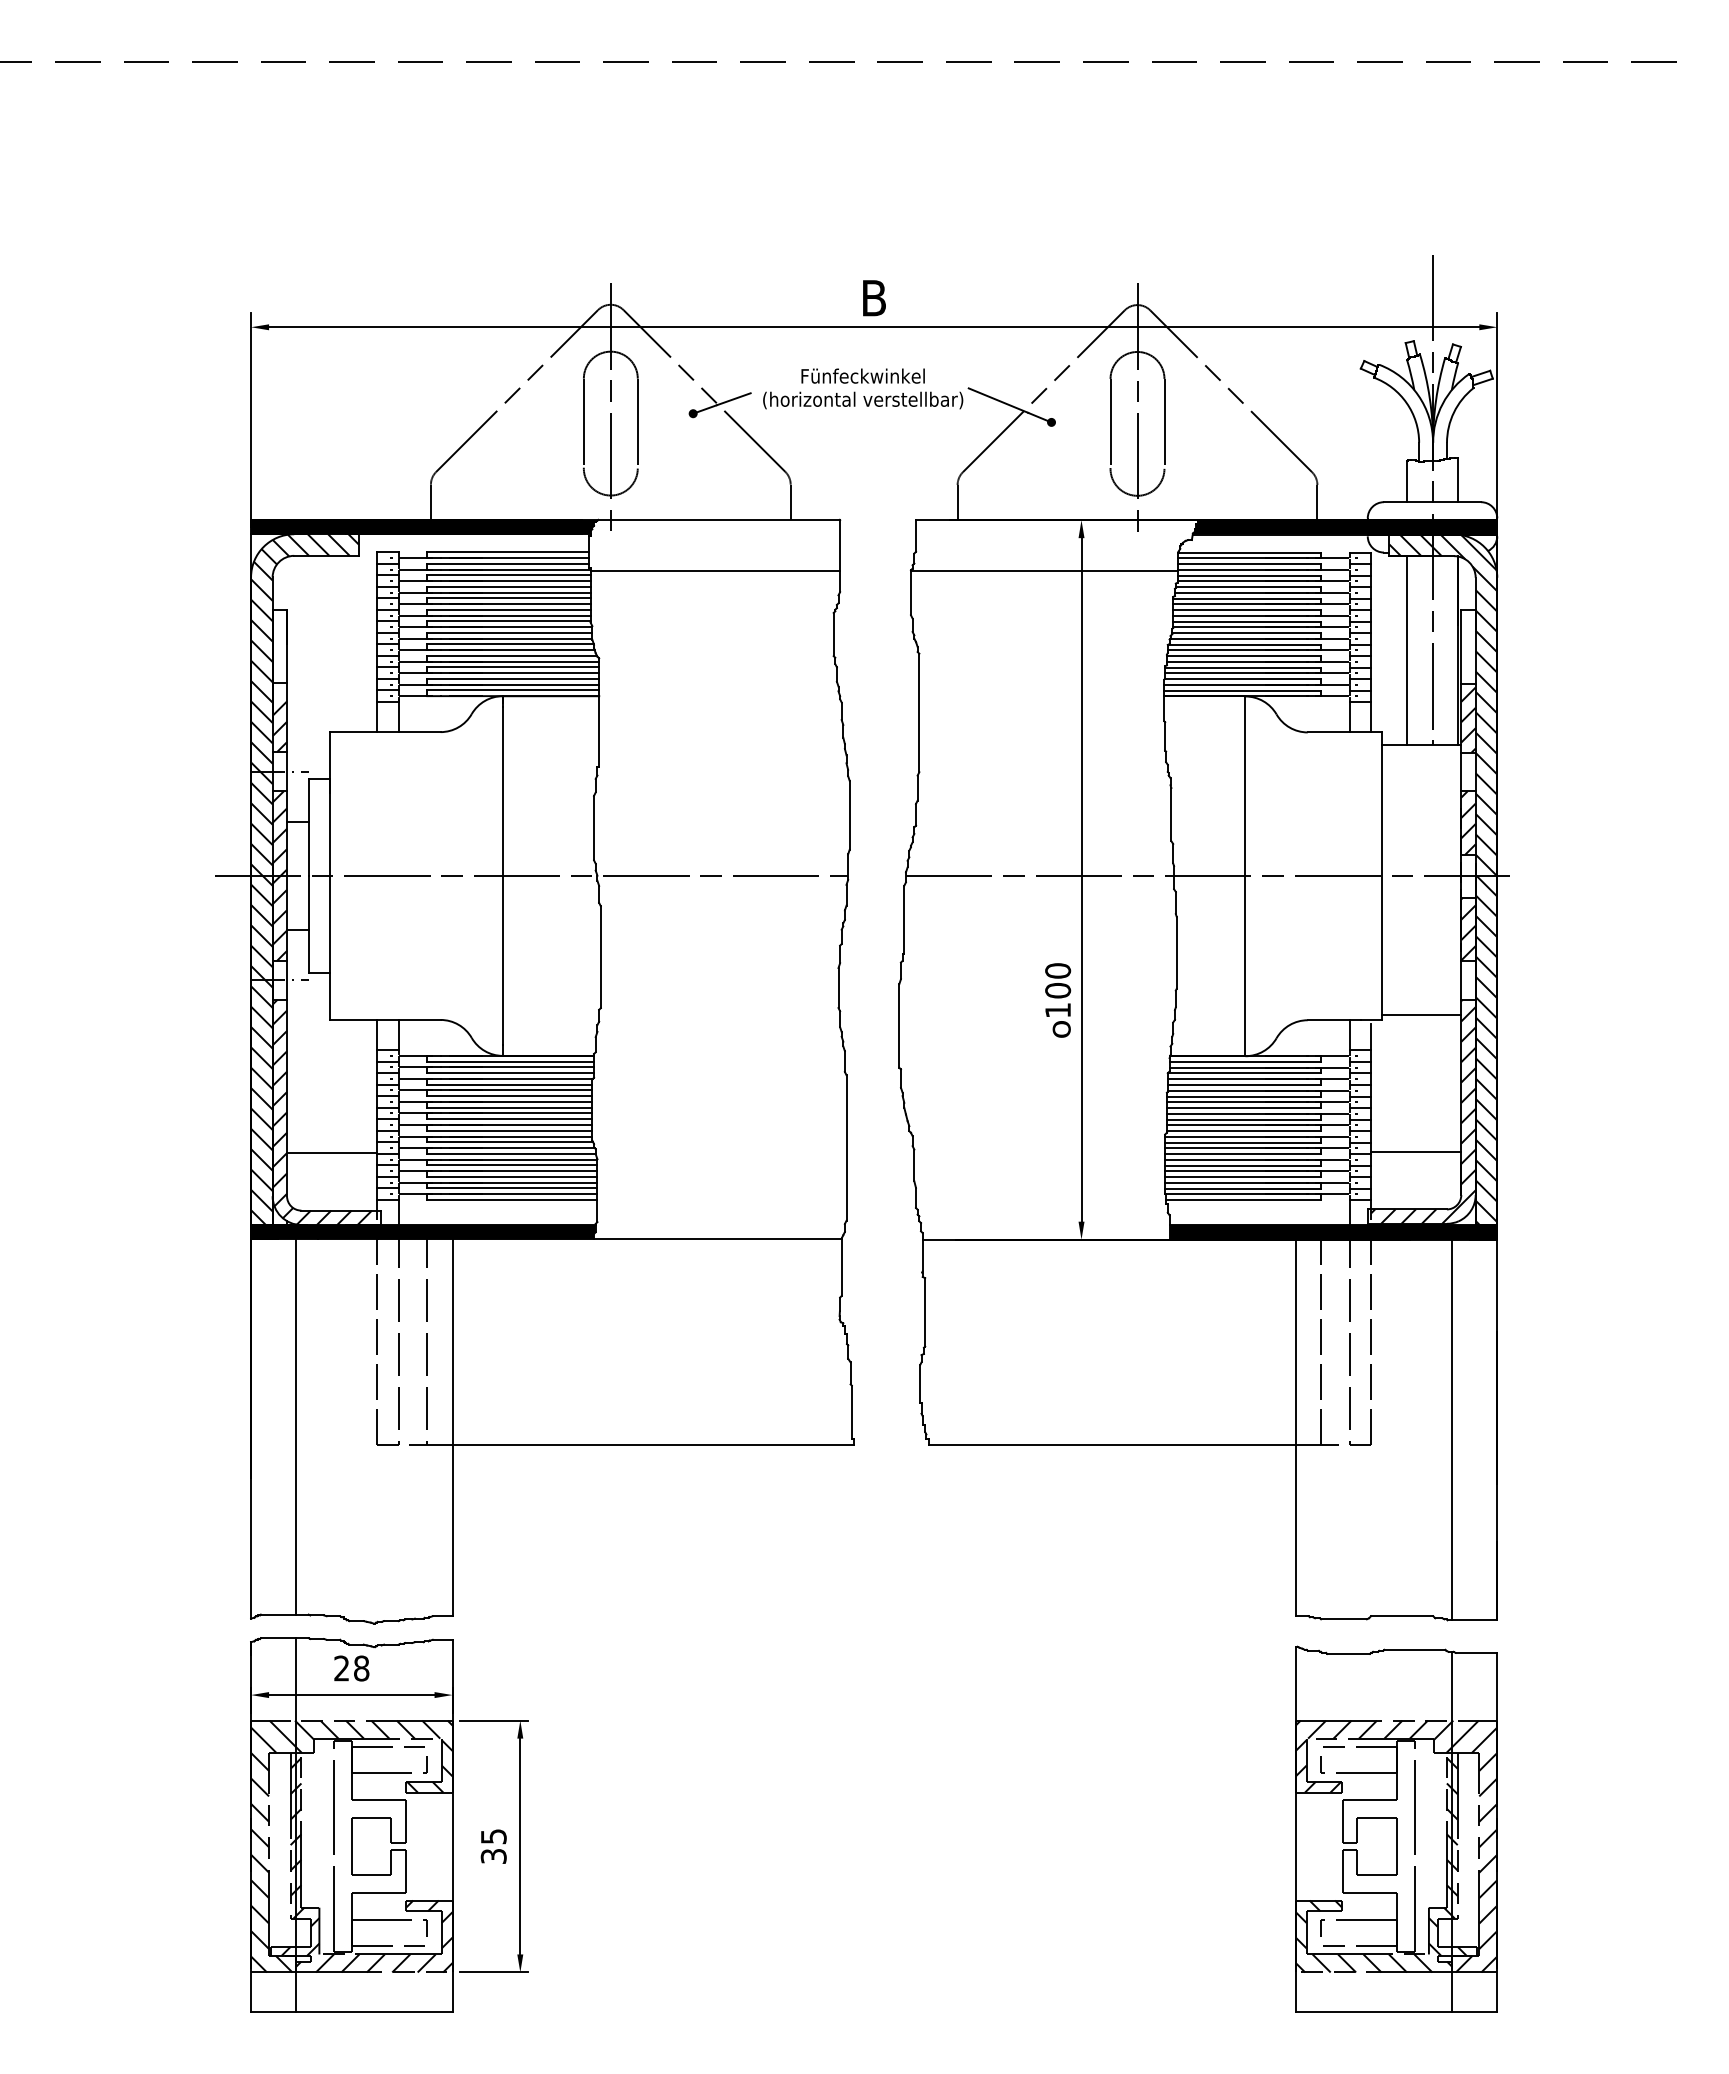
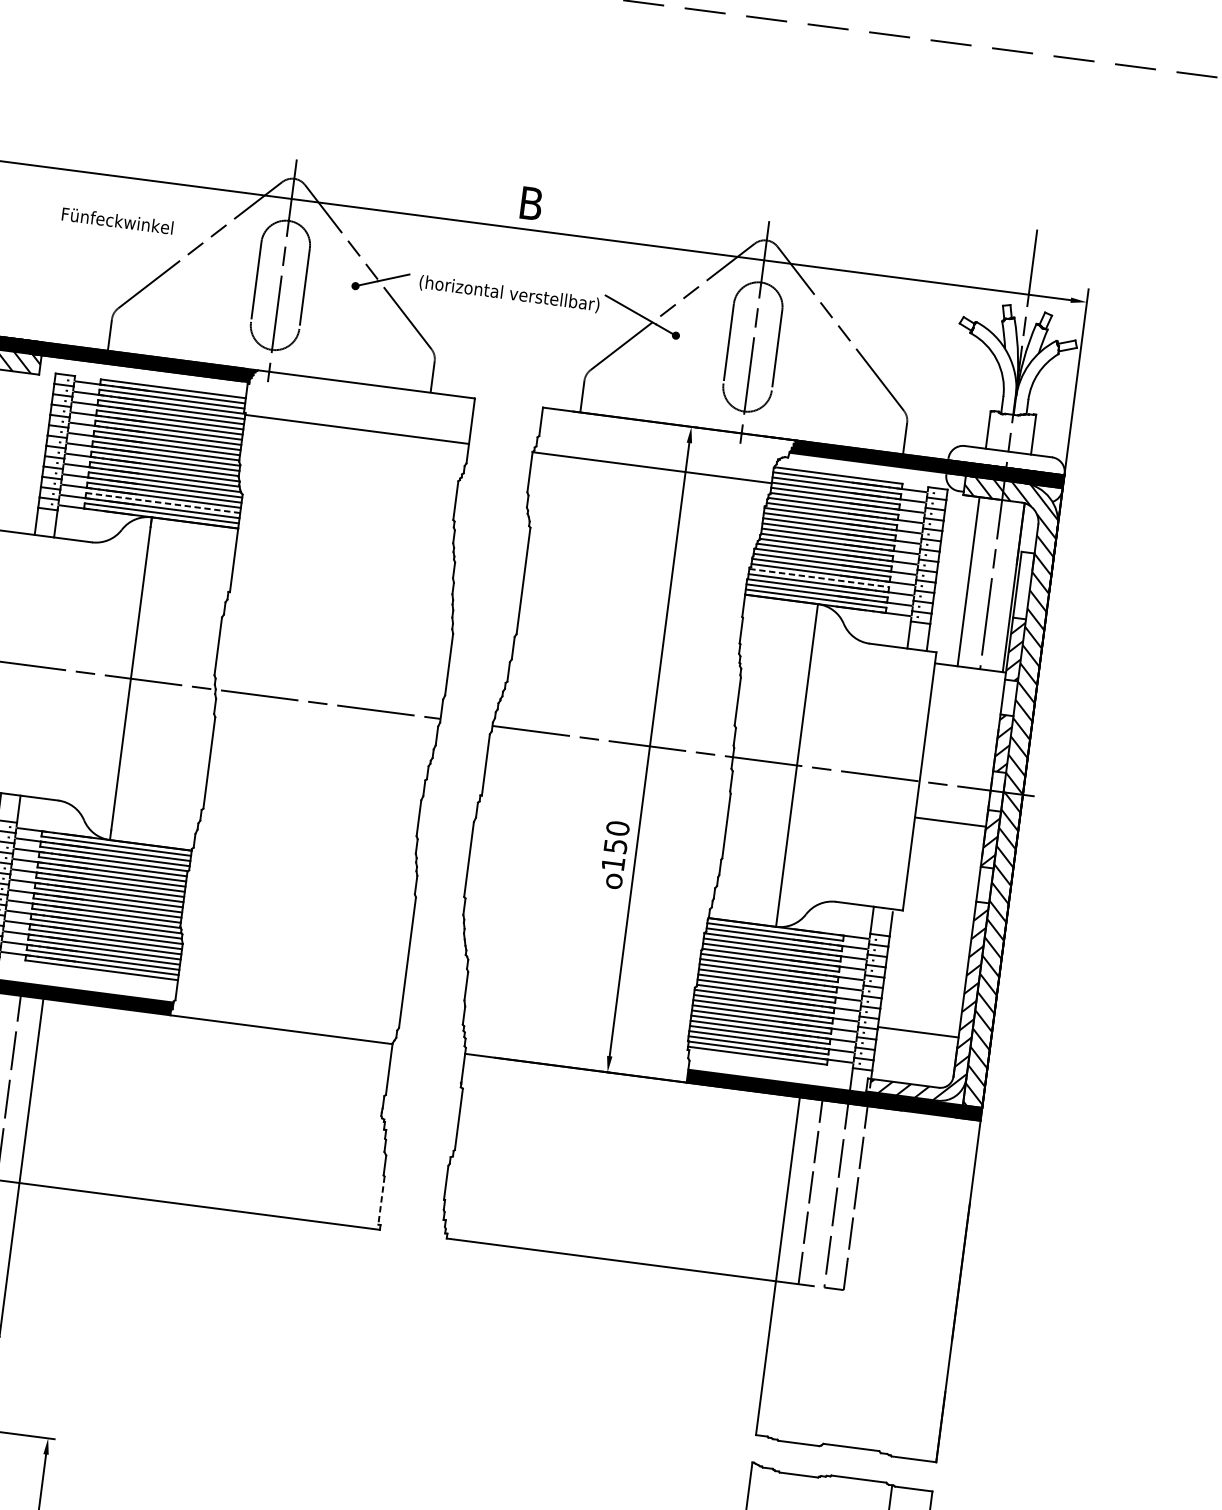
text: (862, 375) -> (117, 220), moved
line: (1243, 667) -> (819, 577), solid -> dashed
line: (513, 678) -> (163, 502), solid -> dashed
text: (1058, 990) -> (616, 846), 100 -> 150
line: (1421, 1014) -> (950, 822), moved
line: (851, 1412) -> (381, 1200), solid -> dashed
line: (1452, 1429) -> (918, 1285), removed

